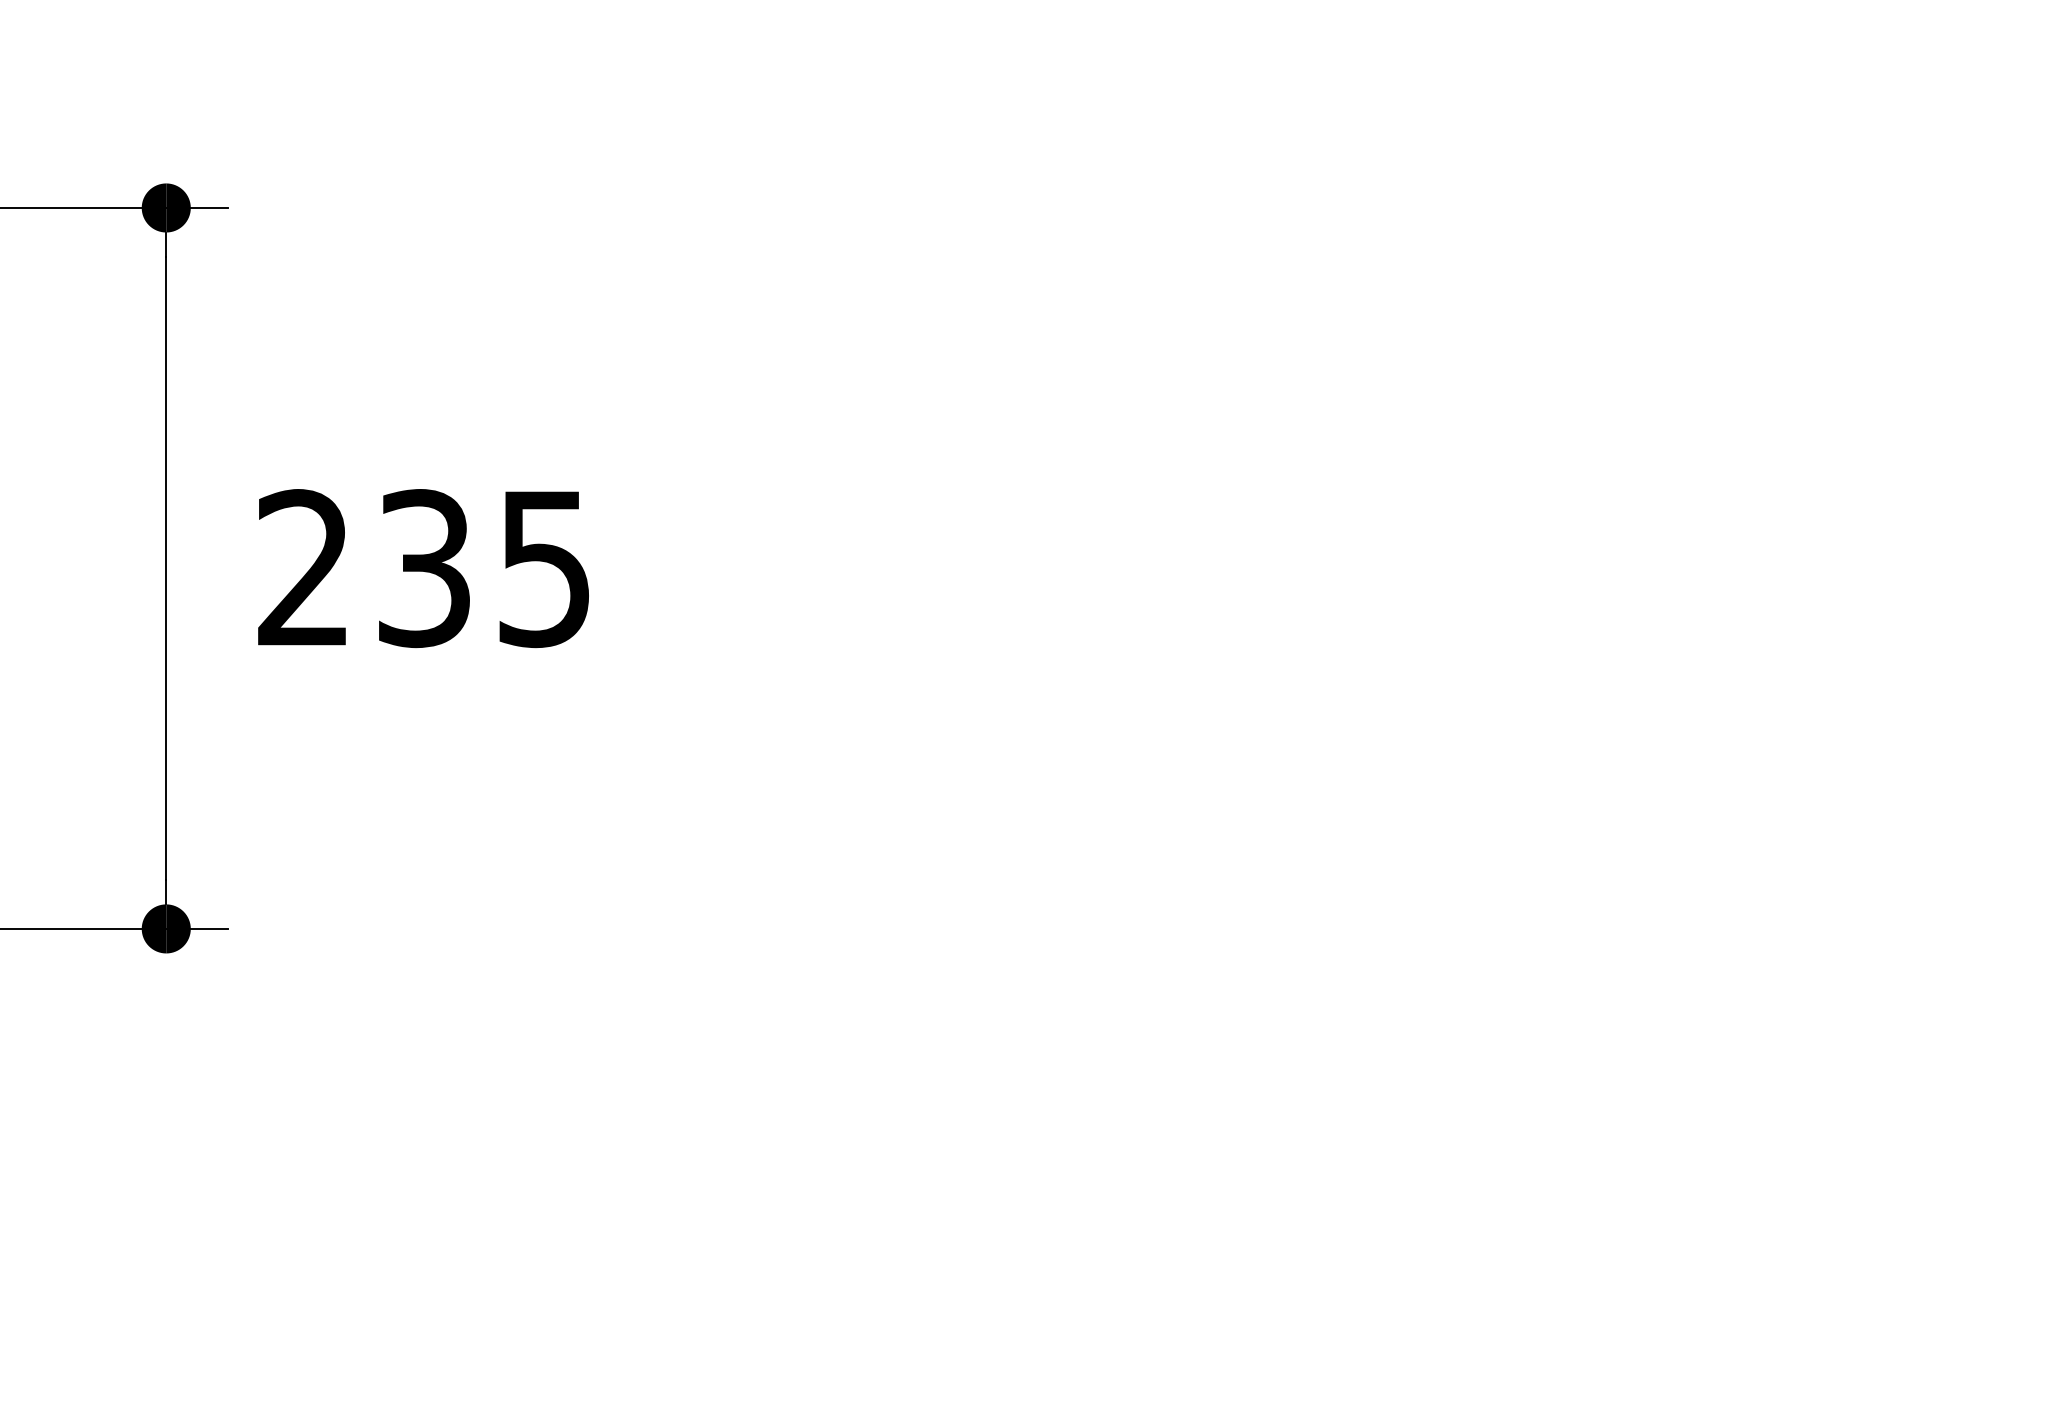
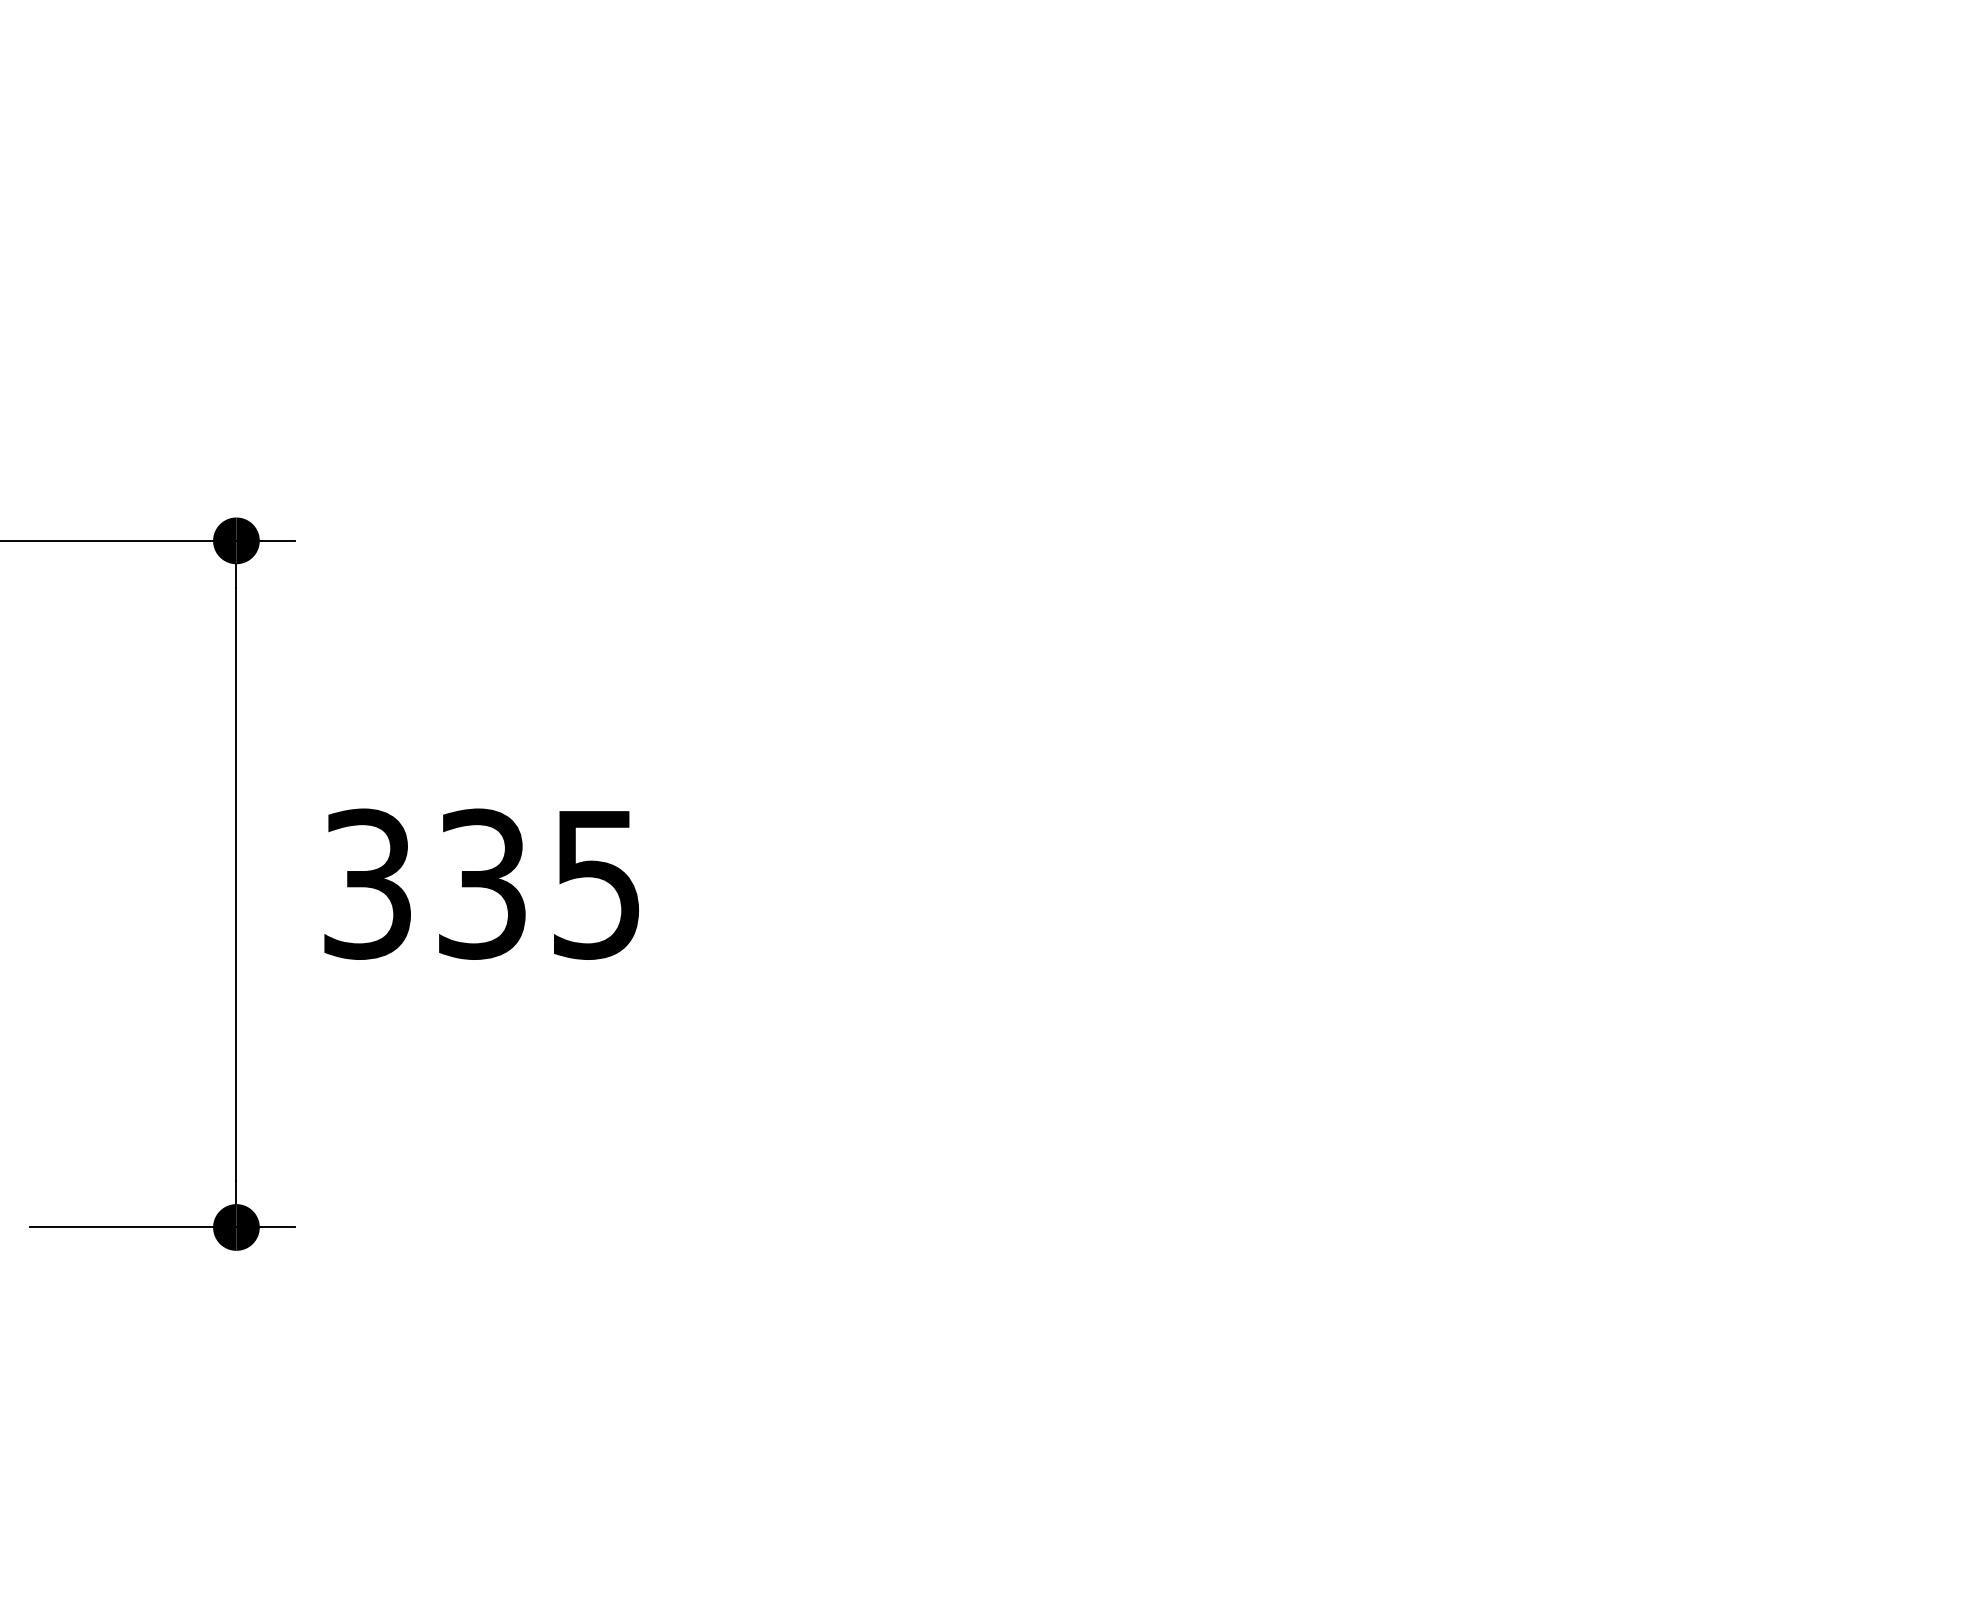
text: (303, 567) -> (367, 883), 235 -> 335

